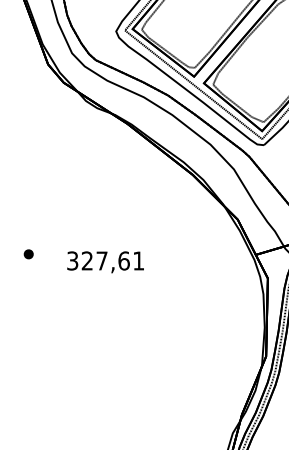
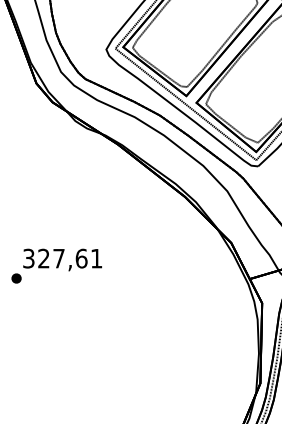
text: (105, 262) -> (62, 260), moved

